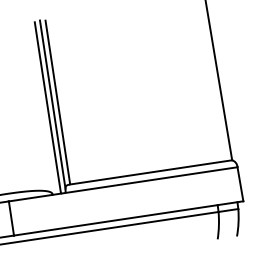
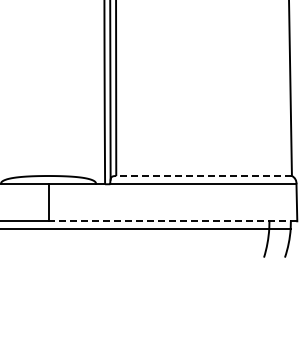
line: (151, 172) -> (204, 176), solid -> dashed
line: (128, 218) -> (172, 221), solid -> dashed

